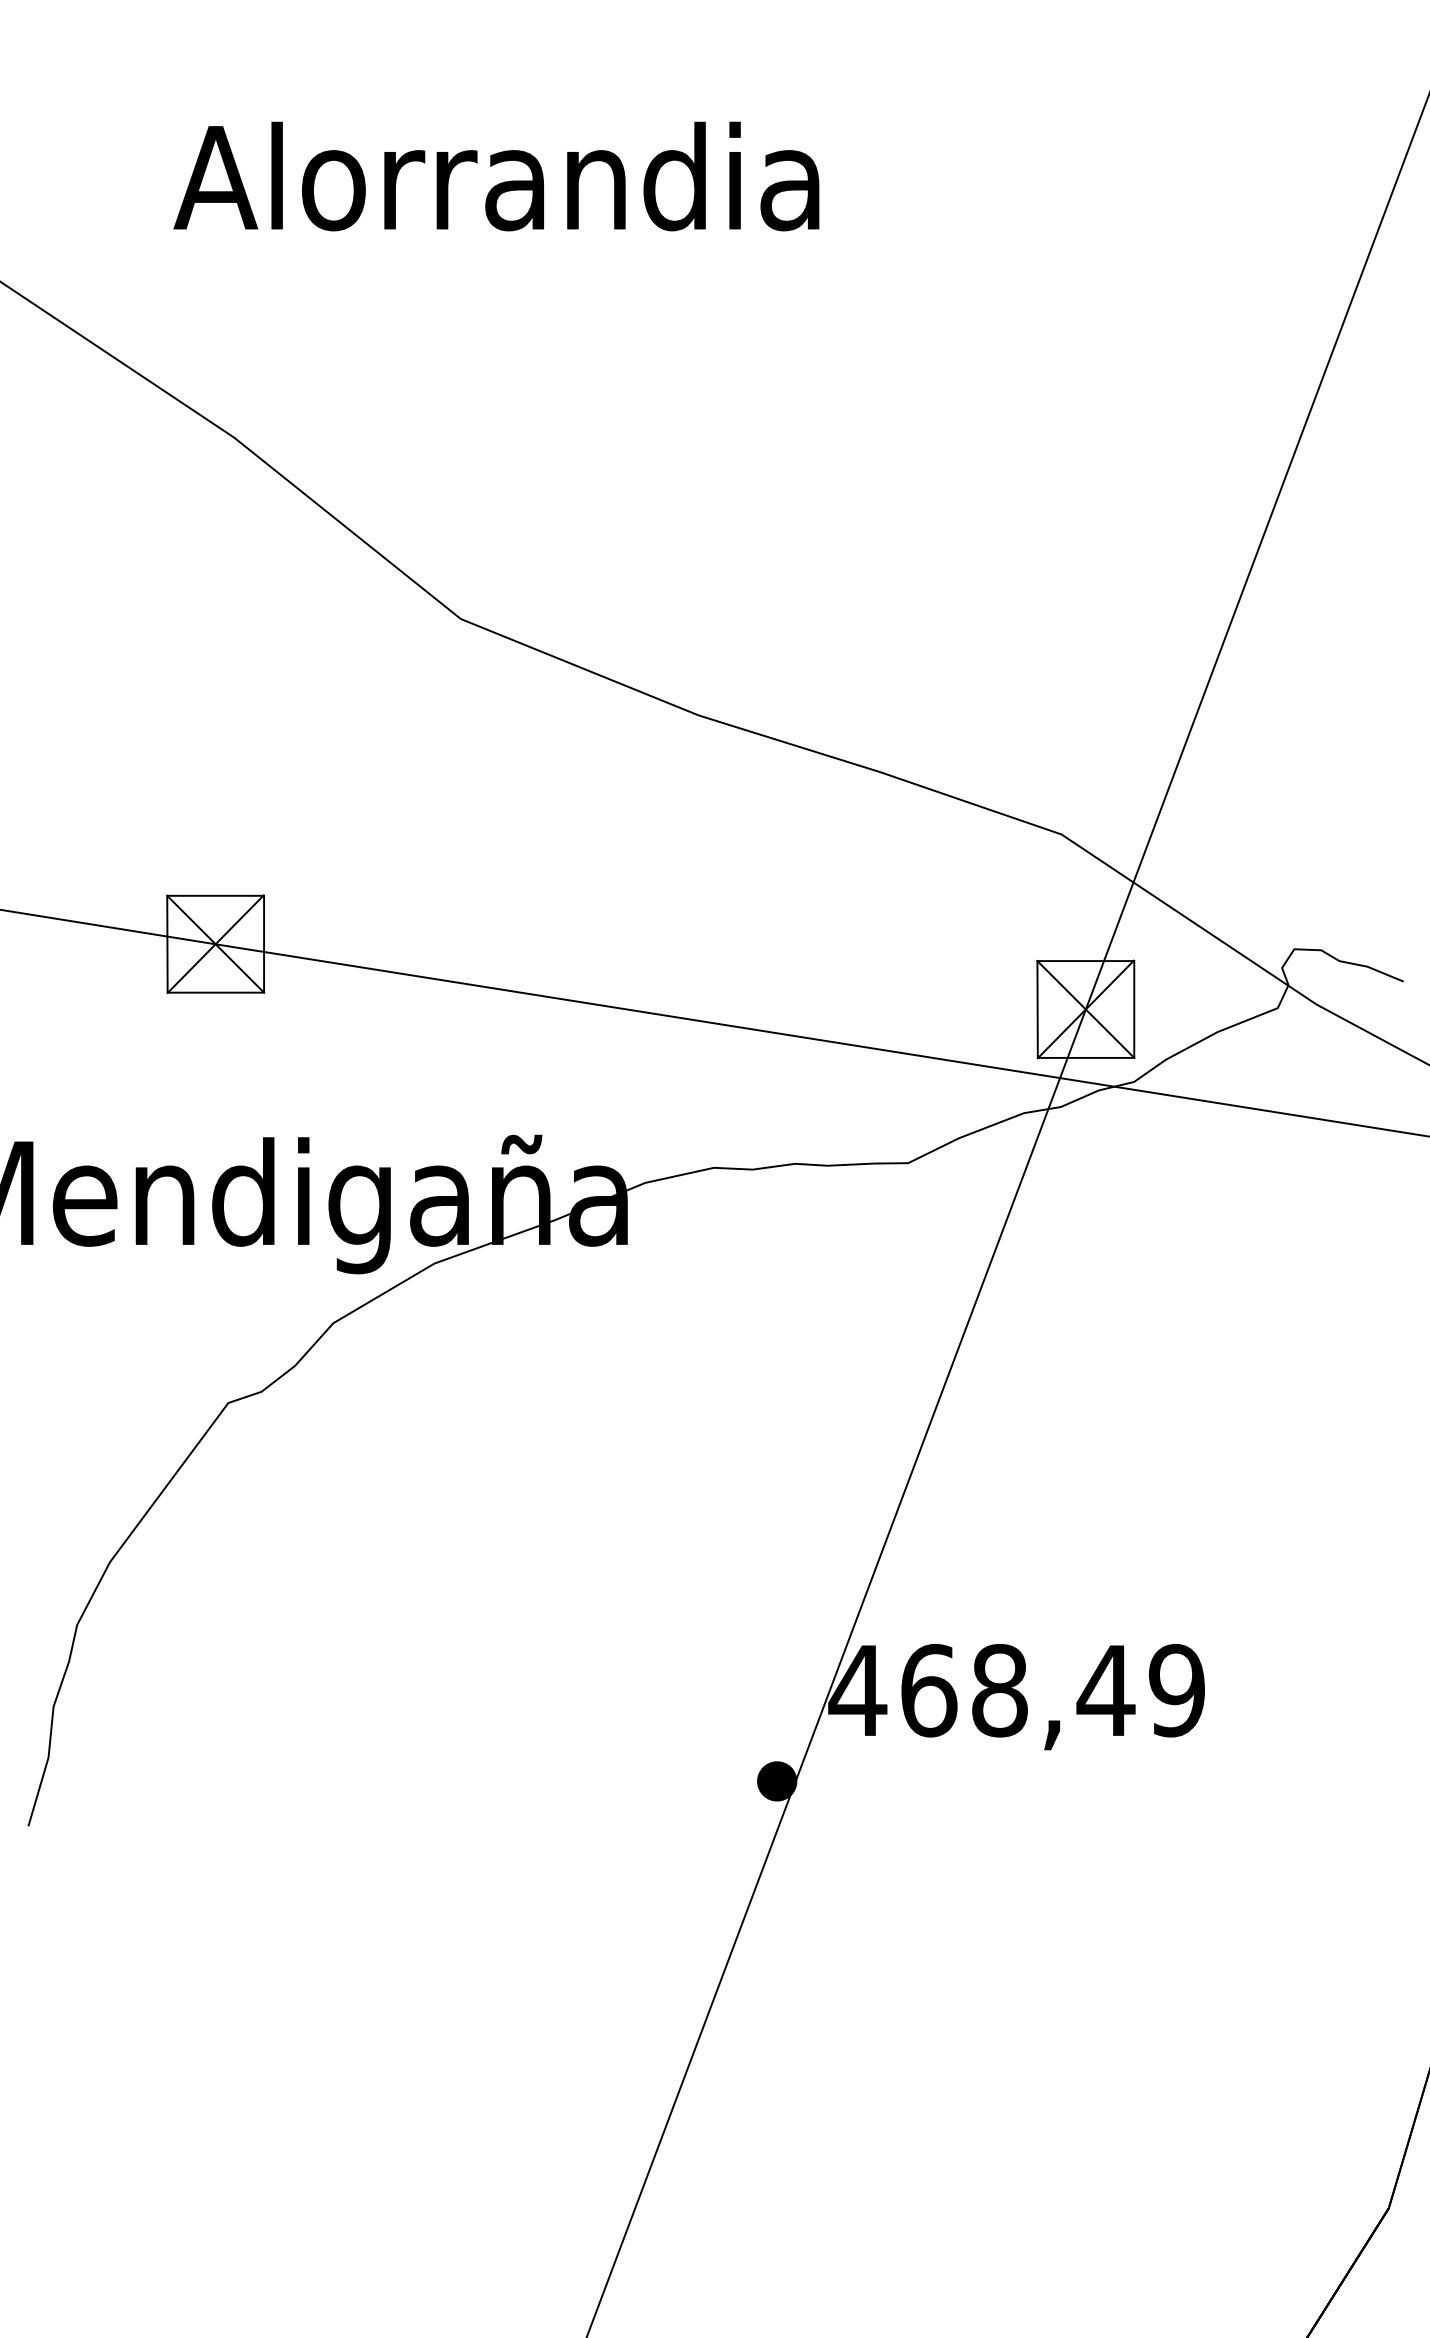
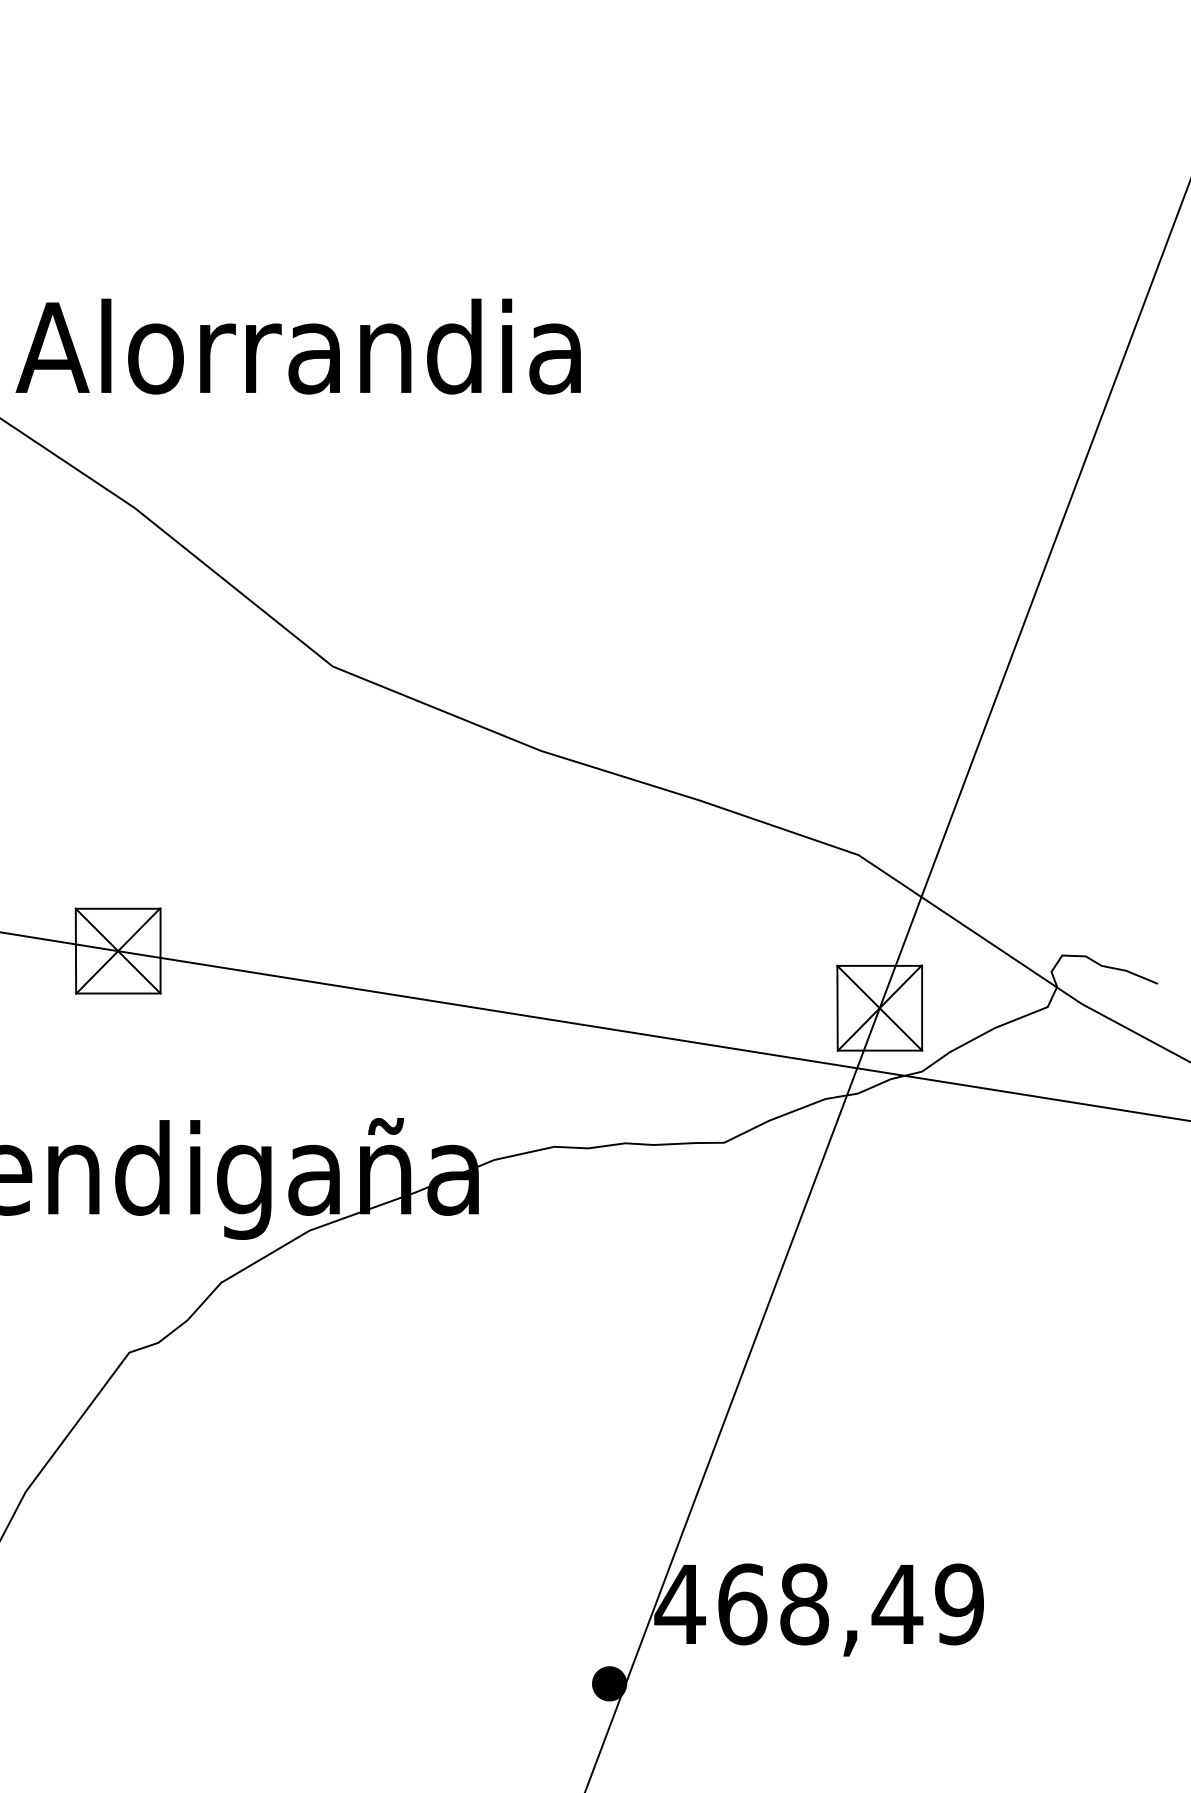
text: (496, 176) -> (298, 346), moved

